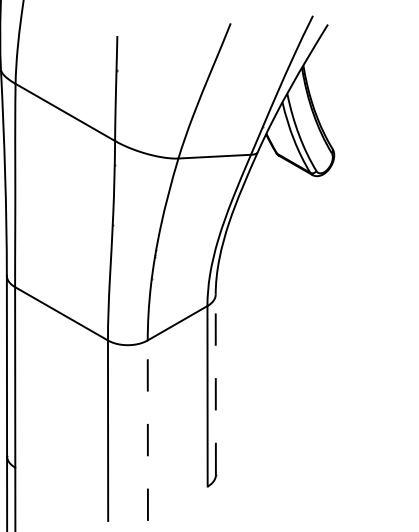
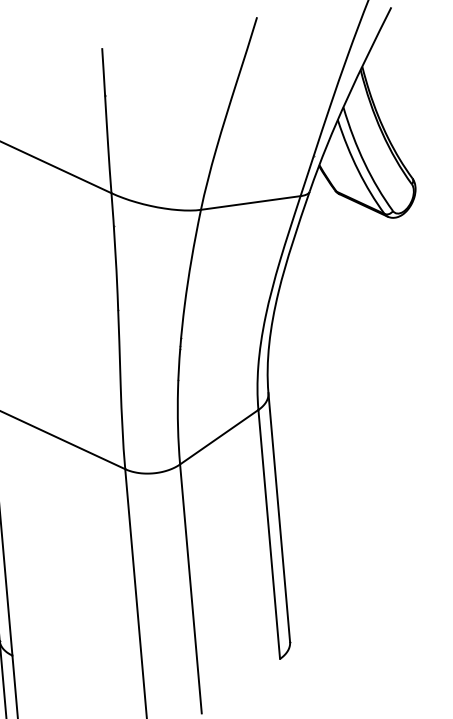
line: (215, 384) -> (278, 517), dashed -> solid
line: (147, 430) -> (190, 588), dashed -> solid

